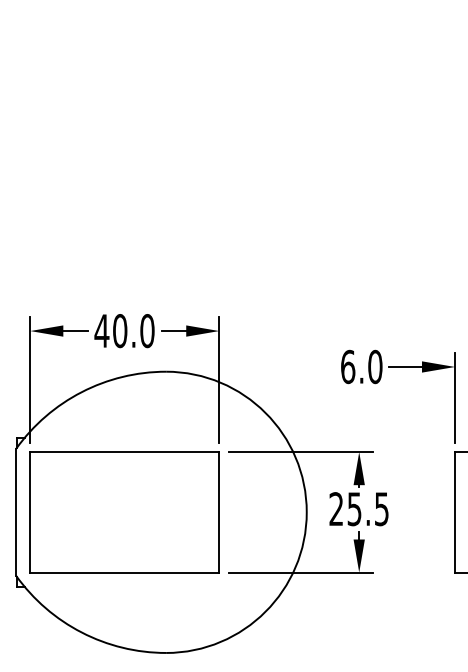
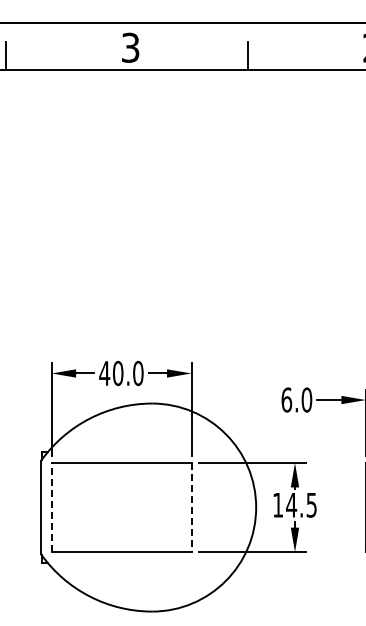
text: (346, 508) -> (285, 504), 25.5 -> 14.5
line: (30, 512) -> (51, 507), solid -> dashed
line: (219, 512) -> (191, 507), solid -> dashed

